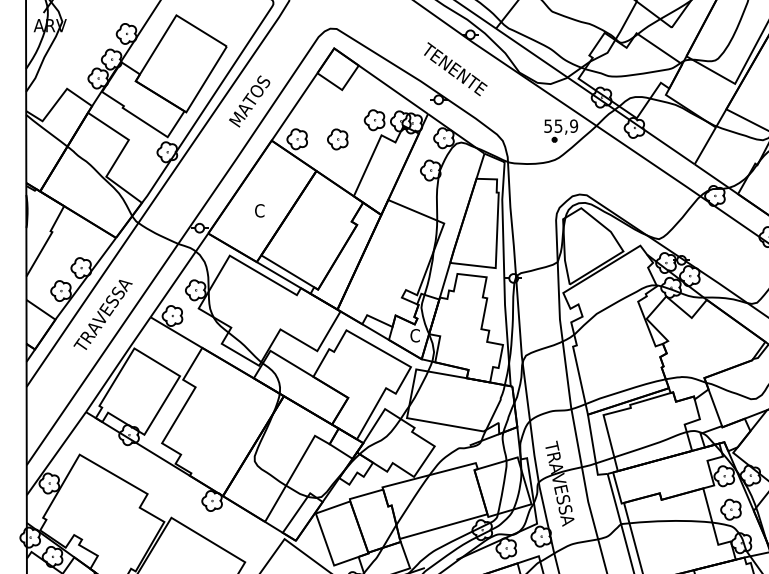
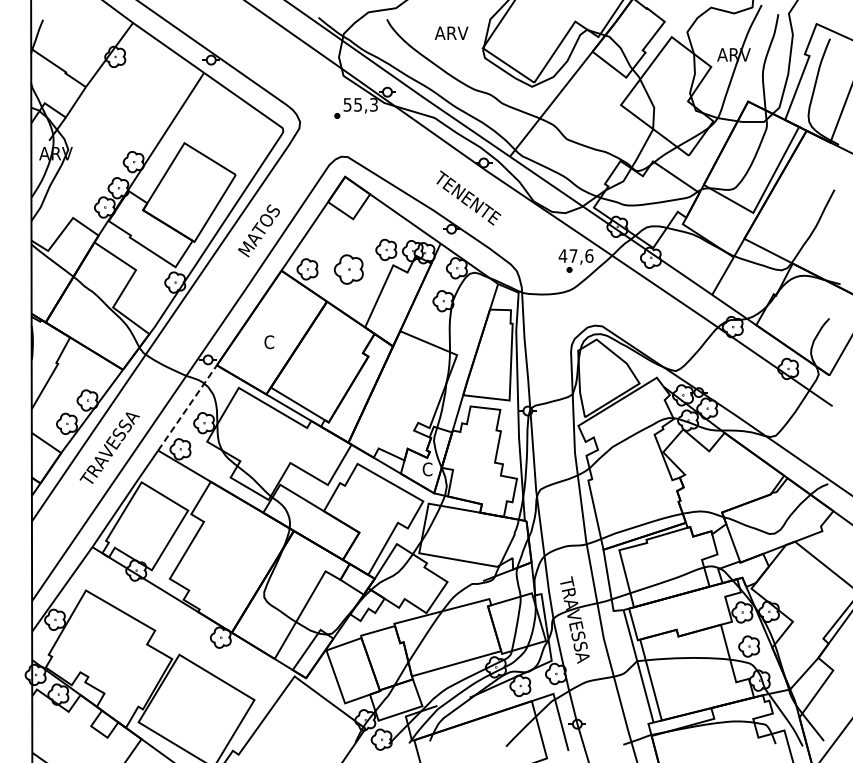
text: (560, 125) -> (575, 255), 55,9 -> 47,6
part: (337, 139) -> (348, 269), size x1.4
line: (179, 274) -> (187, 407), solid -> dashed

